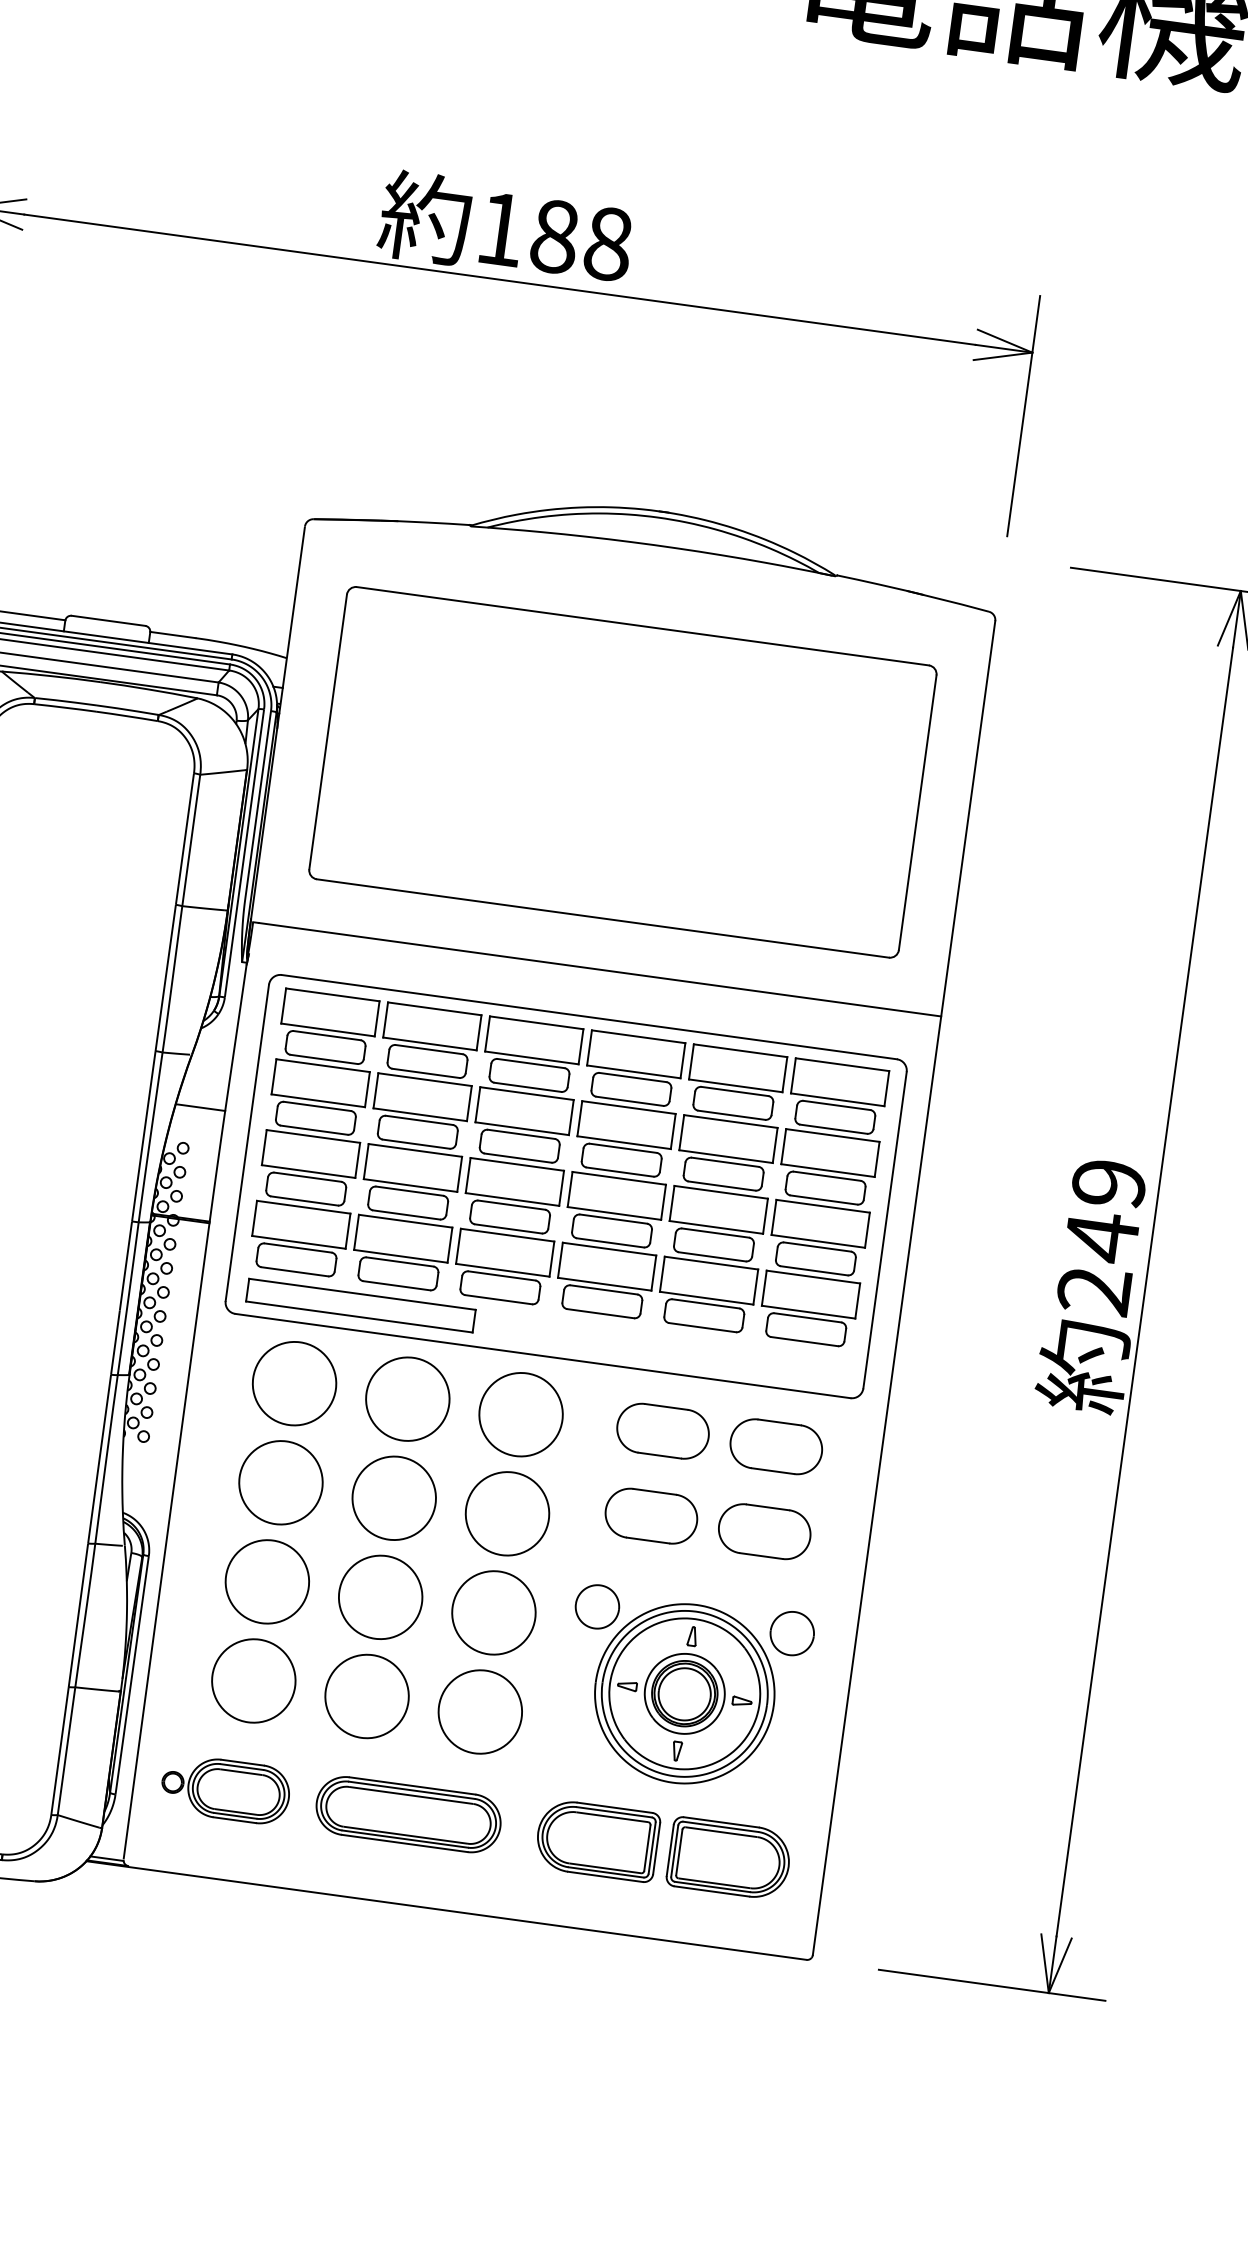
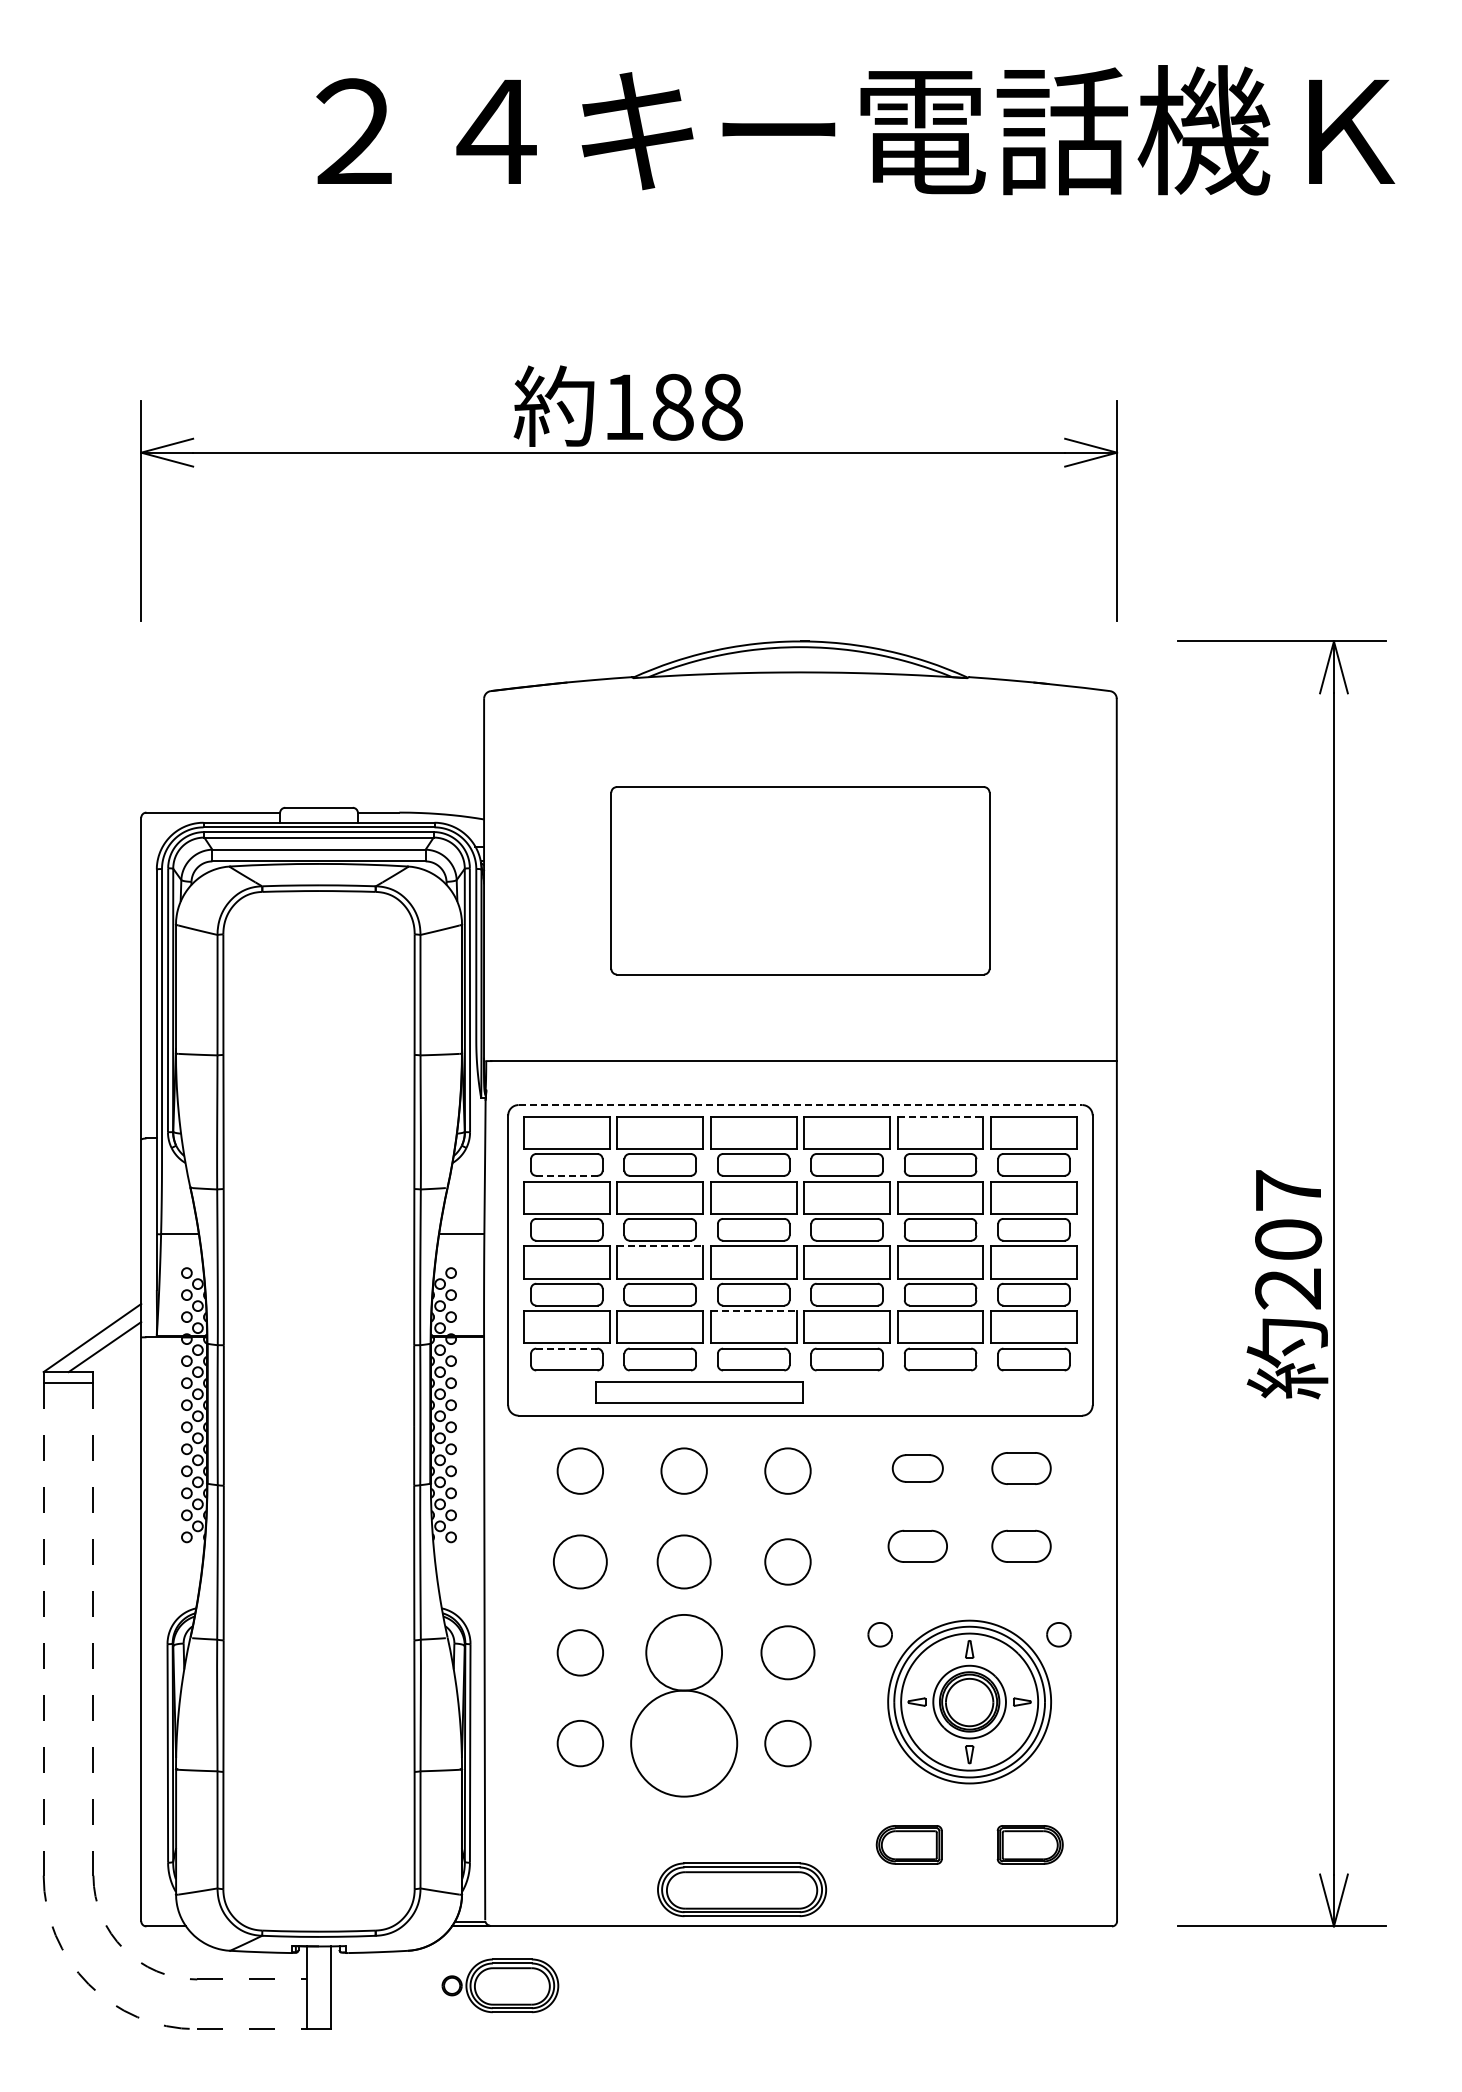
part: (623, 772) -> (800, 880), size x0.7
line: (589, 1017) -> (800, 1105), solid -> dashed
line: (740, 1050) -> (940, 1116), solid -> dashed
line: (323, 1059) -> (566, 1175), solid -> dashed
line: (415, 1150) -> (660, 1246), solid -> dashed
text: (1105, 1211) -> (1288, 1216), 249 -> 207
line: (507, 1235) -> (753, 1311), solid -> dashed
line: (297, 1247) -> (566, 1348), solid -> dashed
part: (361, 1305) -> (699, 1392), moved
circle: (294, 1384) -> (580, 1471), size x0.6
circle: (408, 1399) -> (684, 1471), size x0.6
circle: (520, 1415) -> (787, 1471), size x0.6
part: (662, 1431) -> (917, 1468), size x0.6
part: (776, 1446) -> (1021, 1468), size x0.7
circle: (281, 1482) -> (580, 1561), size x0.7
circle: (394, 1497) -> (684, 1561), size x0.7
circle: (507, 1513) -> (787, 1561), size x0.6
part: (651, 1516) -> (917, 1546), size x0.7
part: (764, 1531) -> (1021, 1546), size x0.7
circle: (267, 1581) -> (580, 1652), size x0.6
part: (596, 1606) -> (879, 1634), size x0.6
circle: (493, 1612) -> (787, 1652), size x0.7
part: (791, 1633) -> (1058, 1634), size x0.6
circle: (254, 1680) -> (580, 1743), size x0.6
circle: (367, 1696) -> (684, 1743), size x1.4
circle: (479, 1711) -> (787, 1743), size x0.6
part: (225, 1789) -> (500, 1985), moved
part: (409, 1814) -> (742, 1889), moved
part: (597, 1840) -> (909, 1844), size x0.6
part: (729, 1858) -> (1030, 1844), size x0.6

